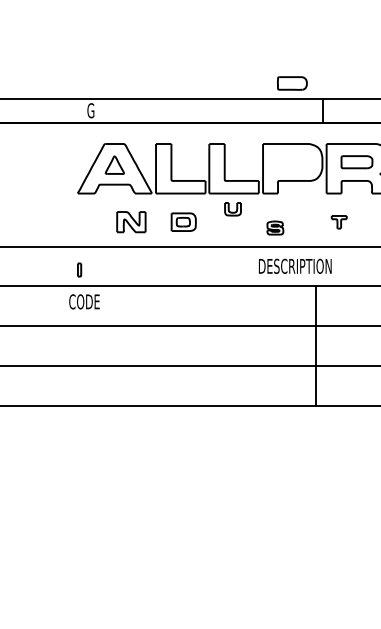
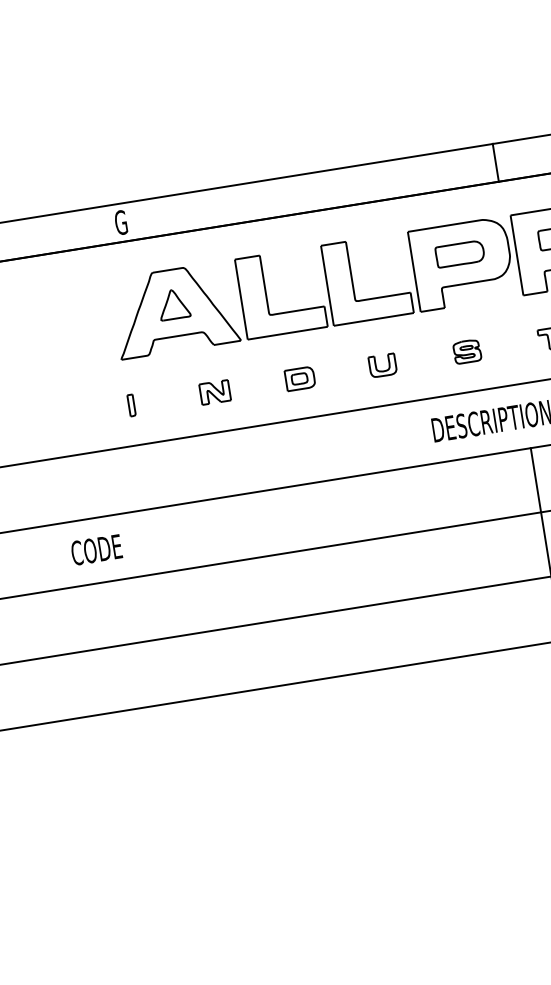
part: (292, 83) -> (460, 254), moved
part: (232, 209) -> (382, 366), moved
part: (130, 222) -> (214, 393), size x0.62
part: (183, 222) -> (299, 379), size x0.71
part: (275, 227) -> (467, 350), moved
part: (79, 269) -> (131, 404), moved
text: (84, 301) -> (96, 549), moved

